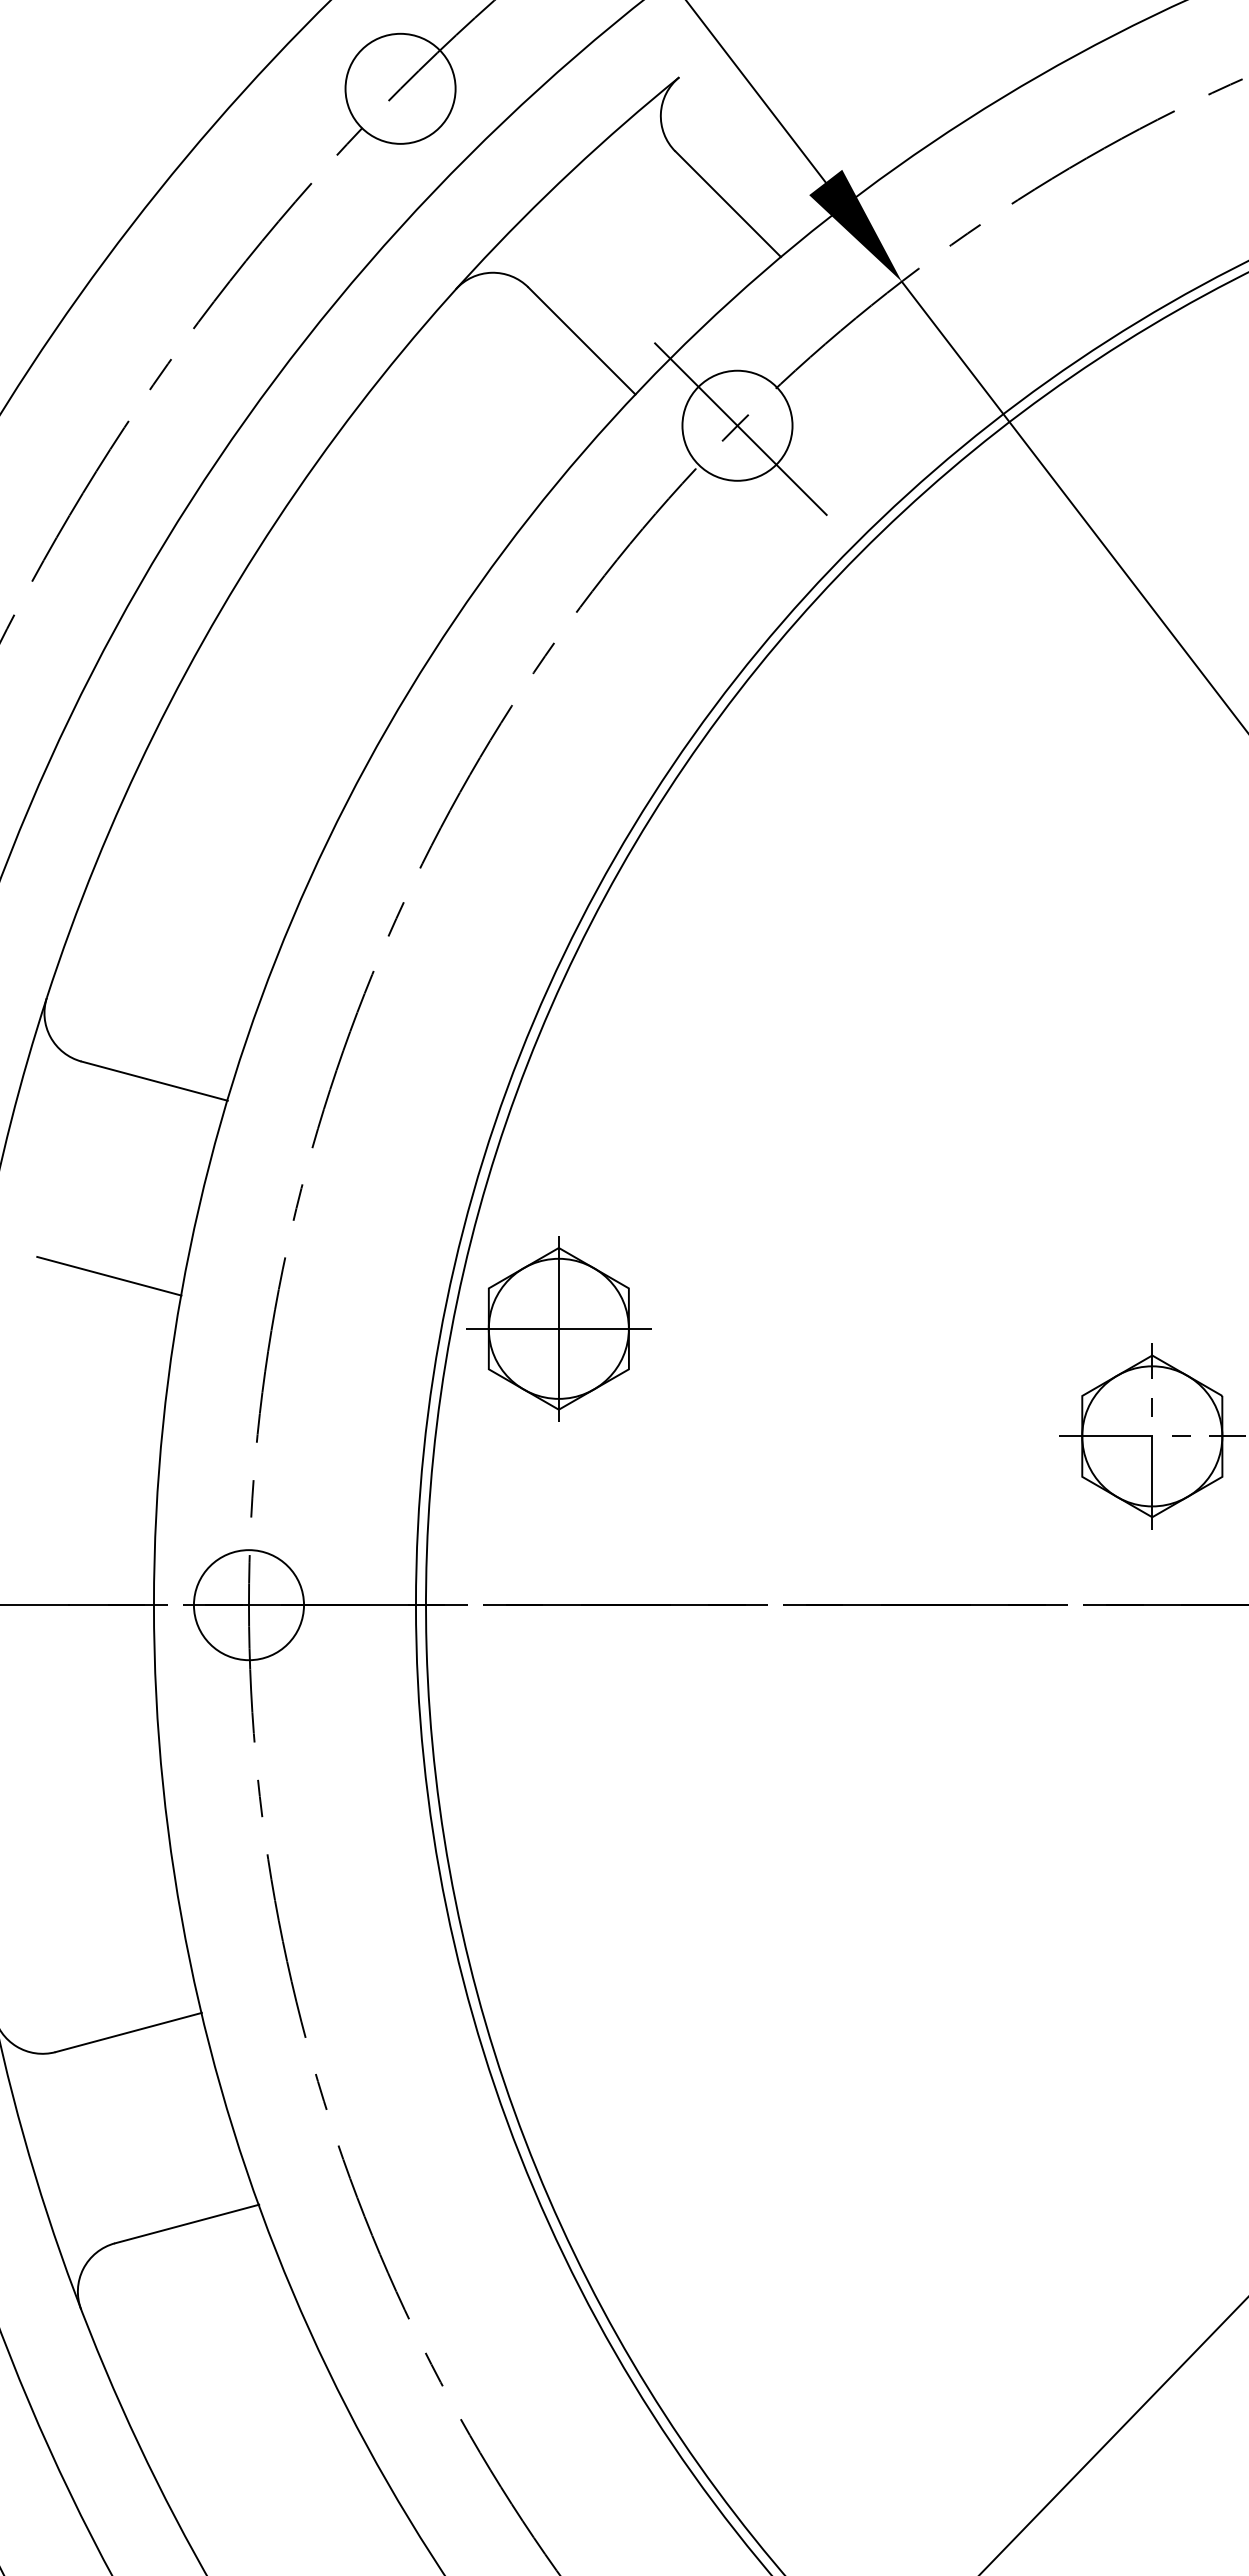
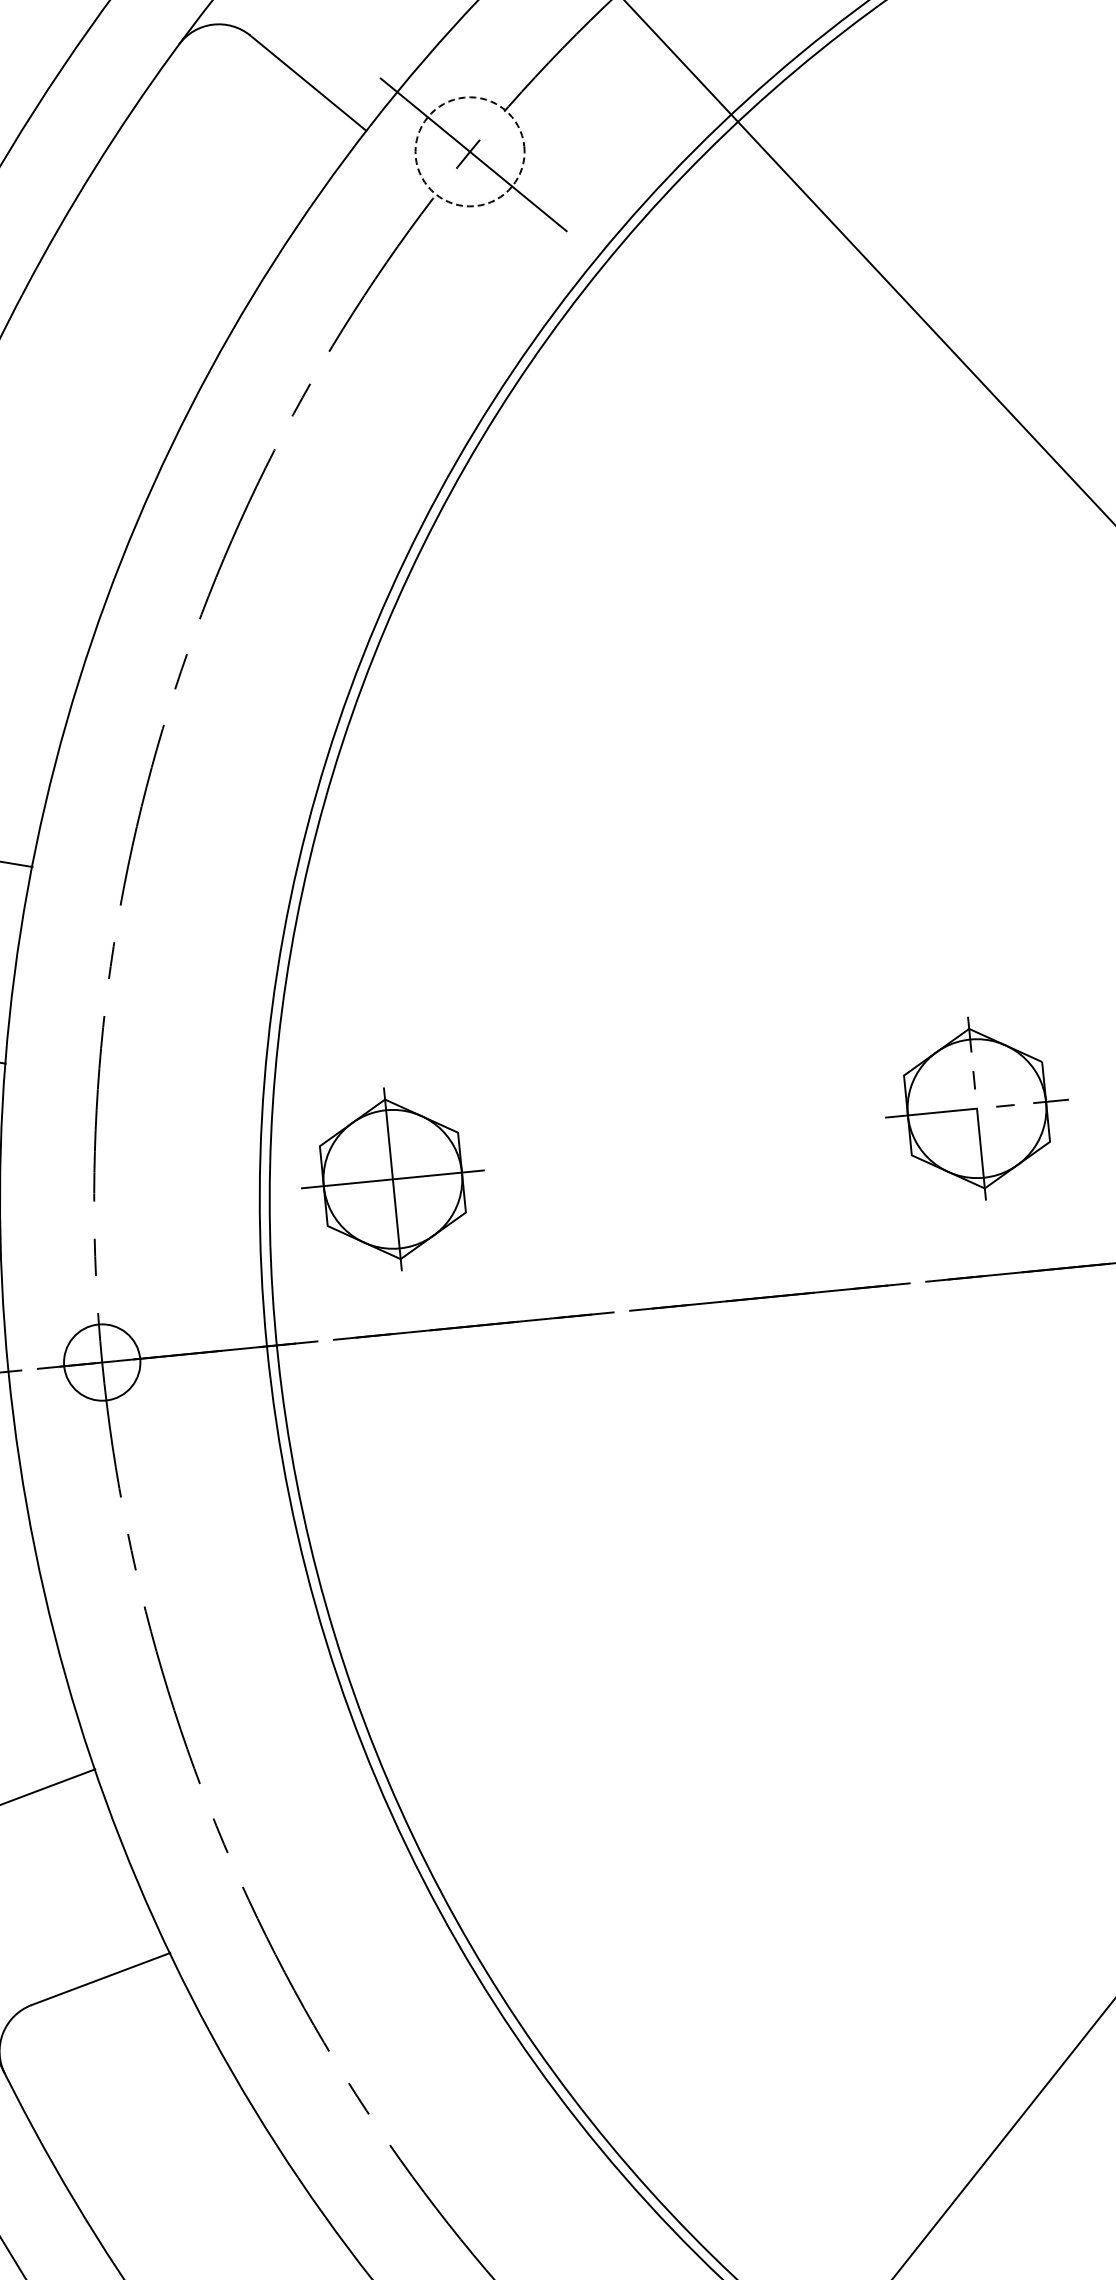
circle: (737, 425) -> (470, 151), solid -> dashed
part: (558, 1328) -> (392, 1179), moved
circle: (248, 1605) -> (101, 1362), size x0.7

